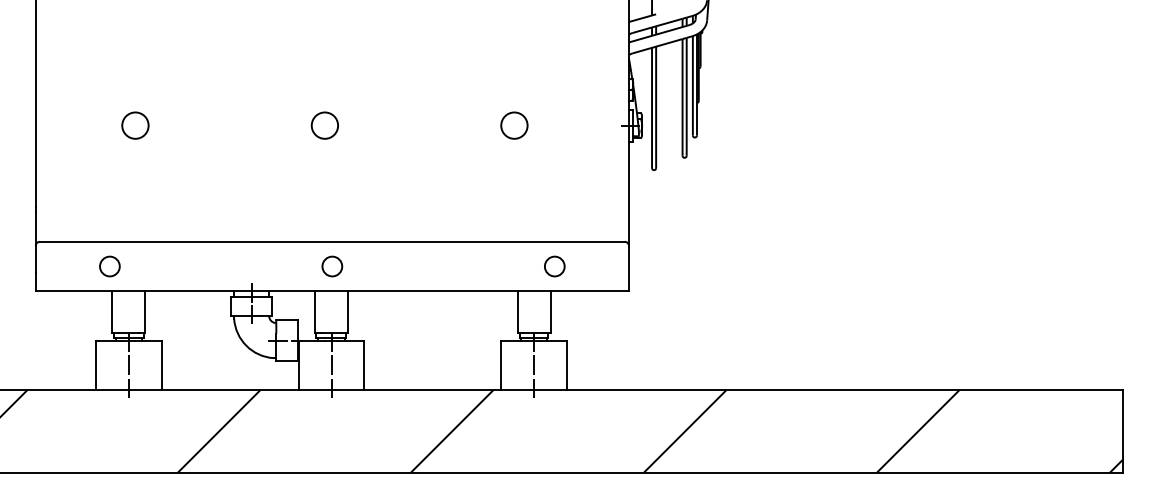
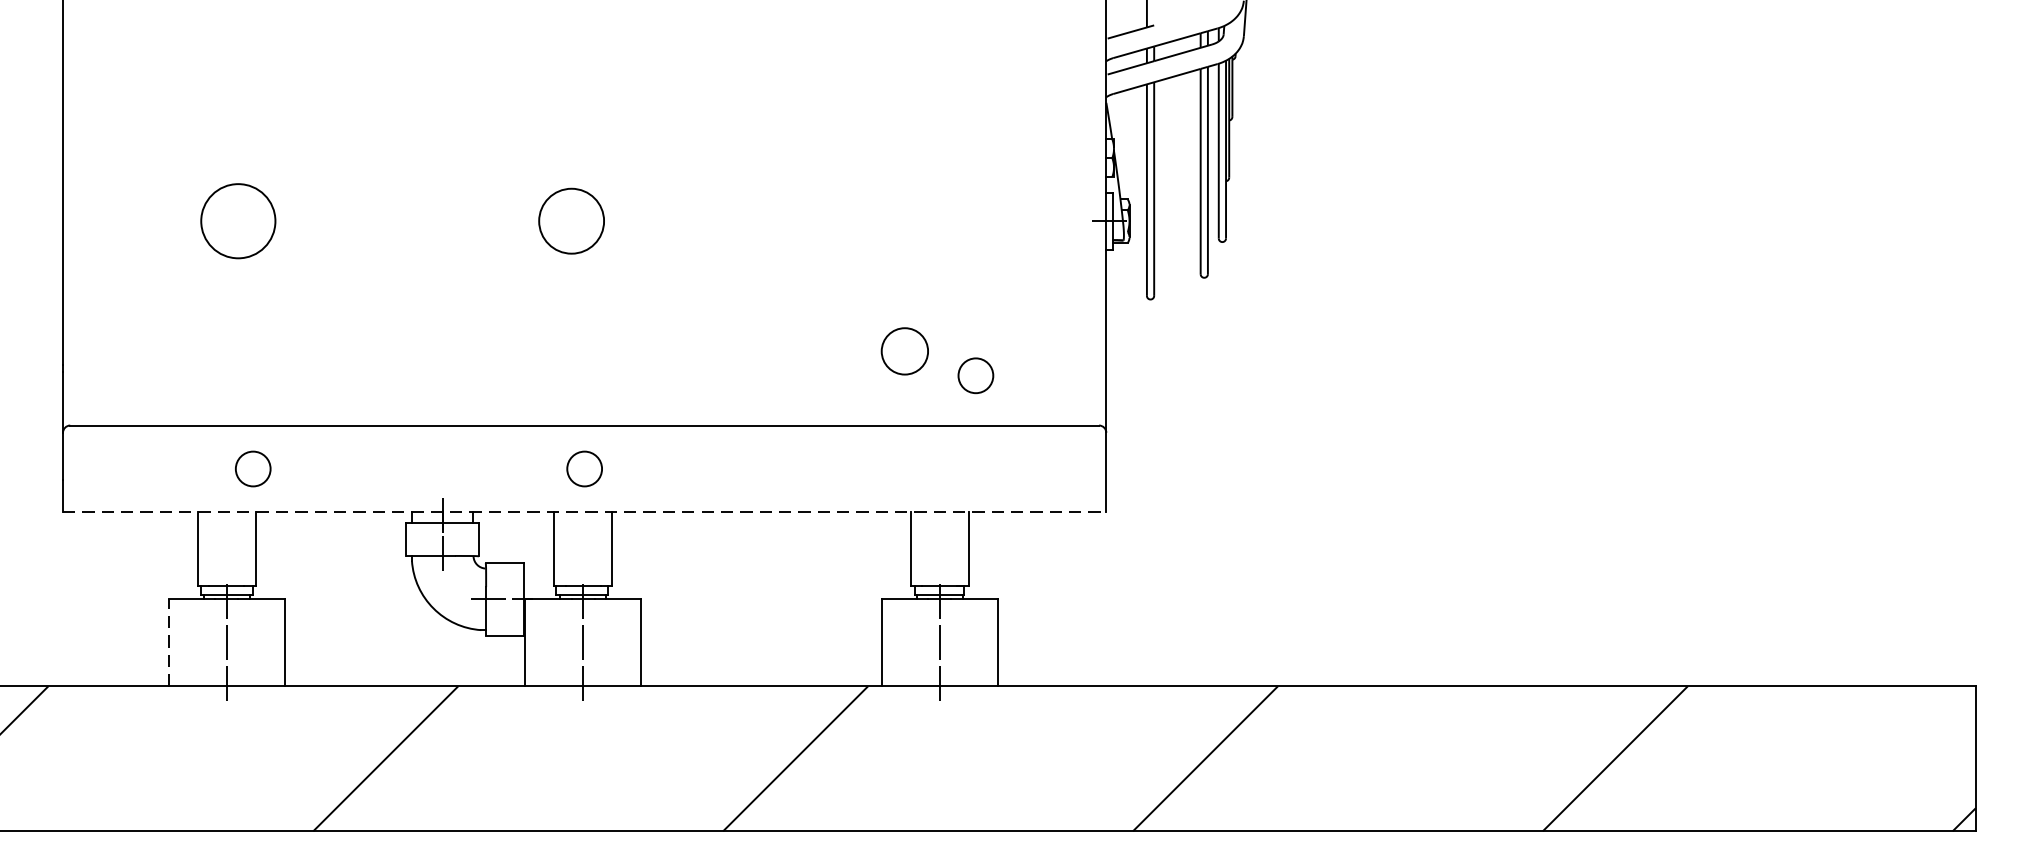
circle: (135, 125) -> (238, 220), size x1.6
circle: (324, 125) -> (570, 220), size x1.4
circle: (514, 125) -> (905, 351), moved
circle: (109, 266) -> (252, 468), moved
circle: (554, 266) -> (975, 375), moved
line: (332, 291) -> (584, 512), solid -> dashed
line: (95, 365) -> (168, 643), solid -> dashed

